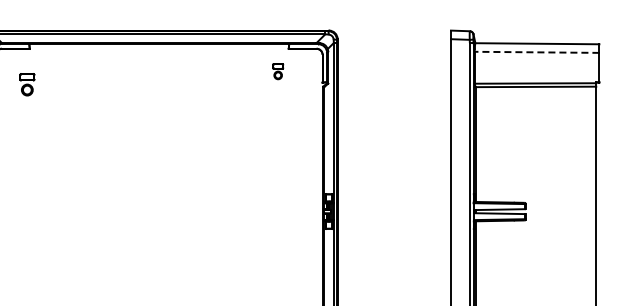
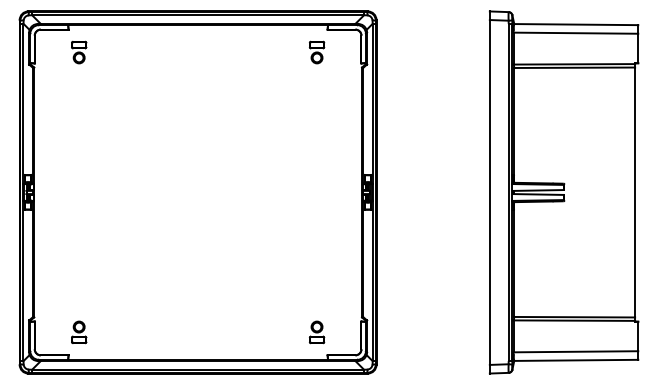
line: (536, 52) -> (575, 33), dashed -> solid
part: (277, 71) -> (316, 52), size x1.43
part: (27, 84) -> (79, 52), moved

